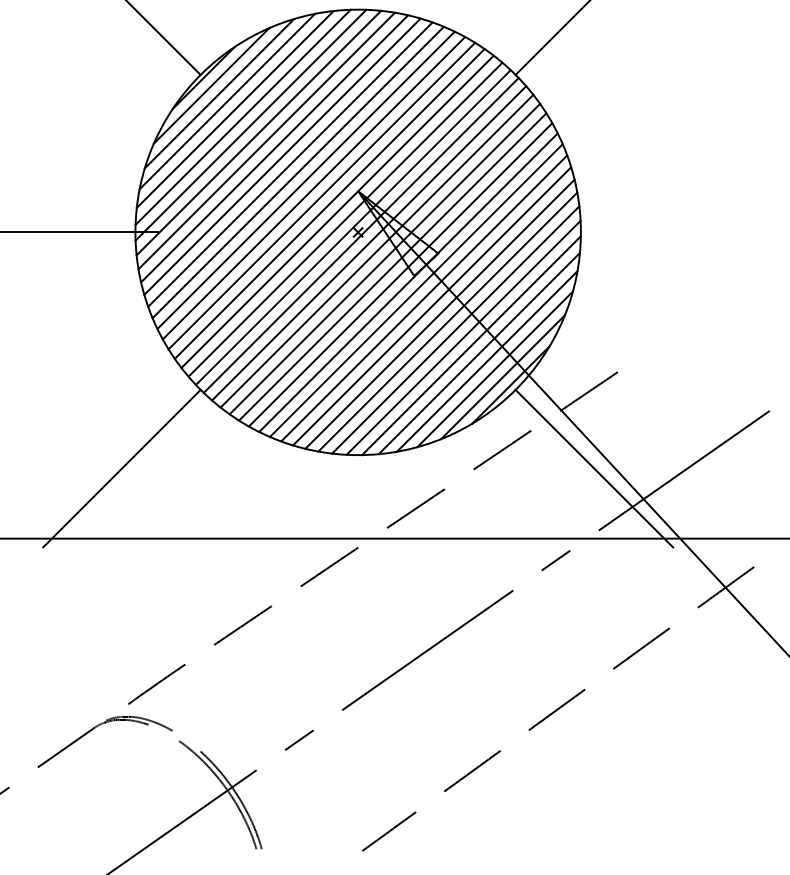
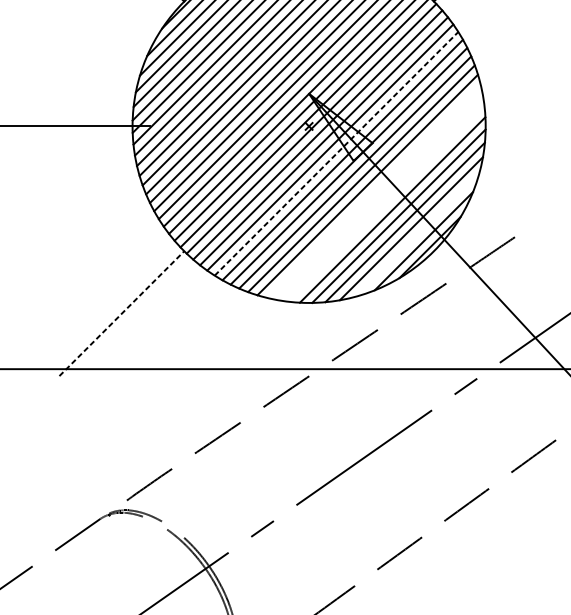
line: (393, 266) -> (337, 153), solid -> dashed
line: (439, 313) -> (373, 190), removed
line: (447, 321) -> (379, 197), removed
line: (455, 329) -> (386, 203), removed
line: (494, 369) -> (417, 235), removed
line: (122, 468) -> (122, 313), solid -> dashed
line: (594, 468) -> (496, 313), removed

